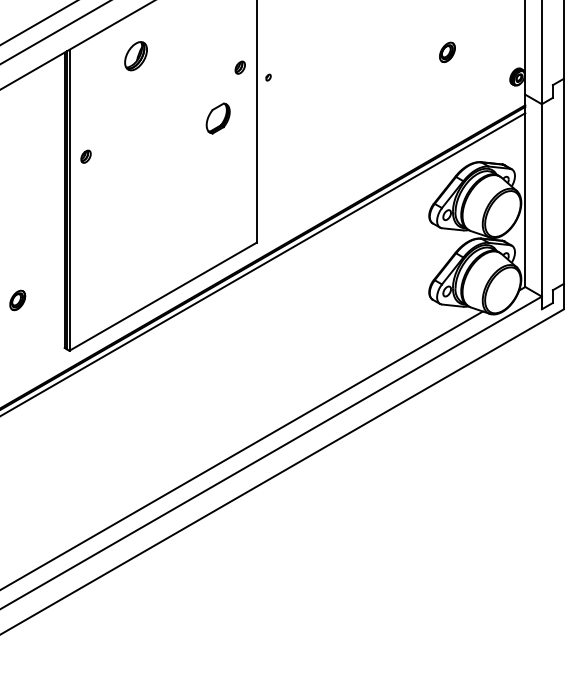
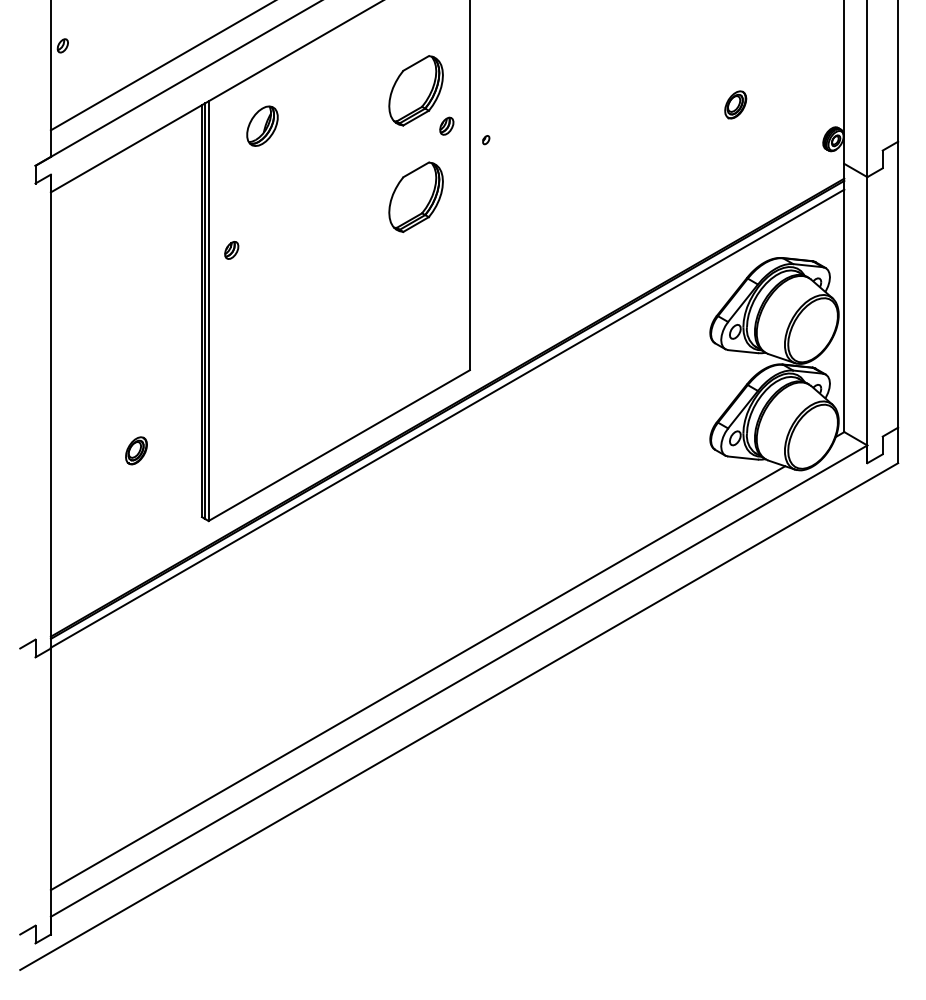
part: (217, 42) -> (415, 90), added
part: (136, 55) -> (262, 125), moved
part: (217, 118) -> (415, 196), size x1.67

